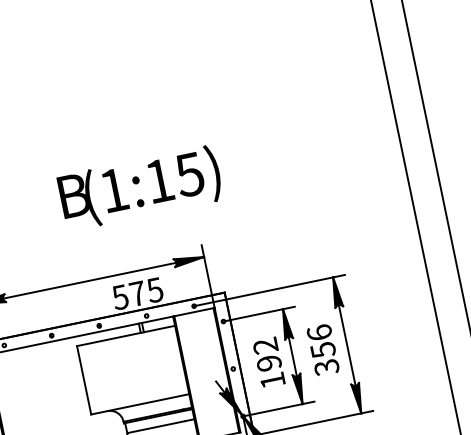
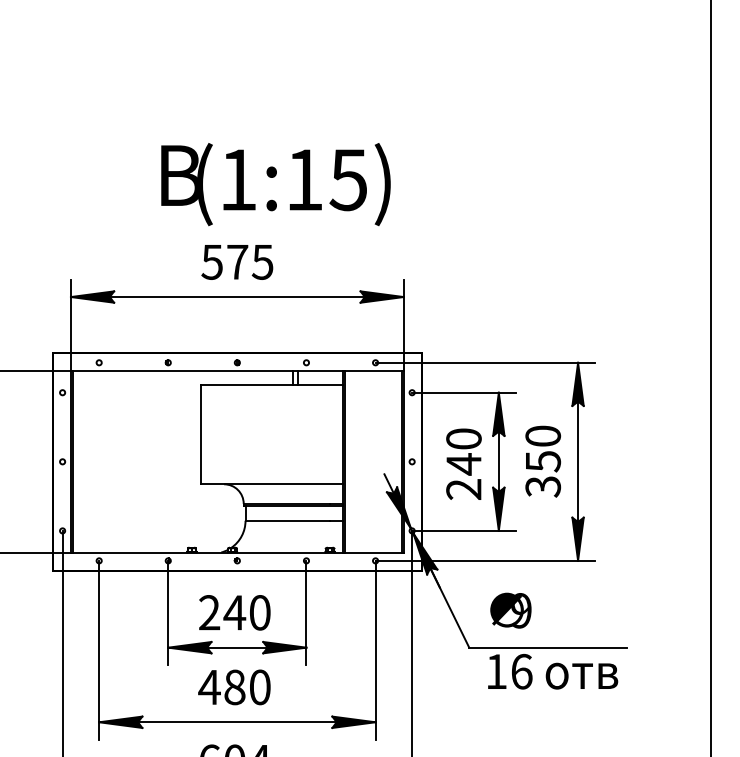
text: (140, 188) -> (275, 184), moved
text: (137, 294) -> (237, 262), moved
text: (319, 332) -> (542, 435), 356 -> 350
text: (268, 362) -> (463, 463), 192 -> 240

